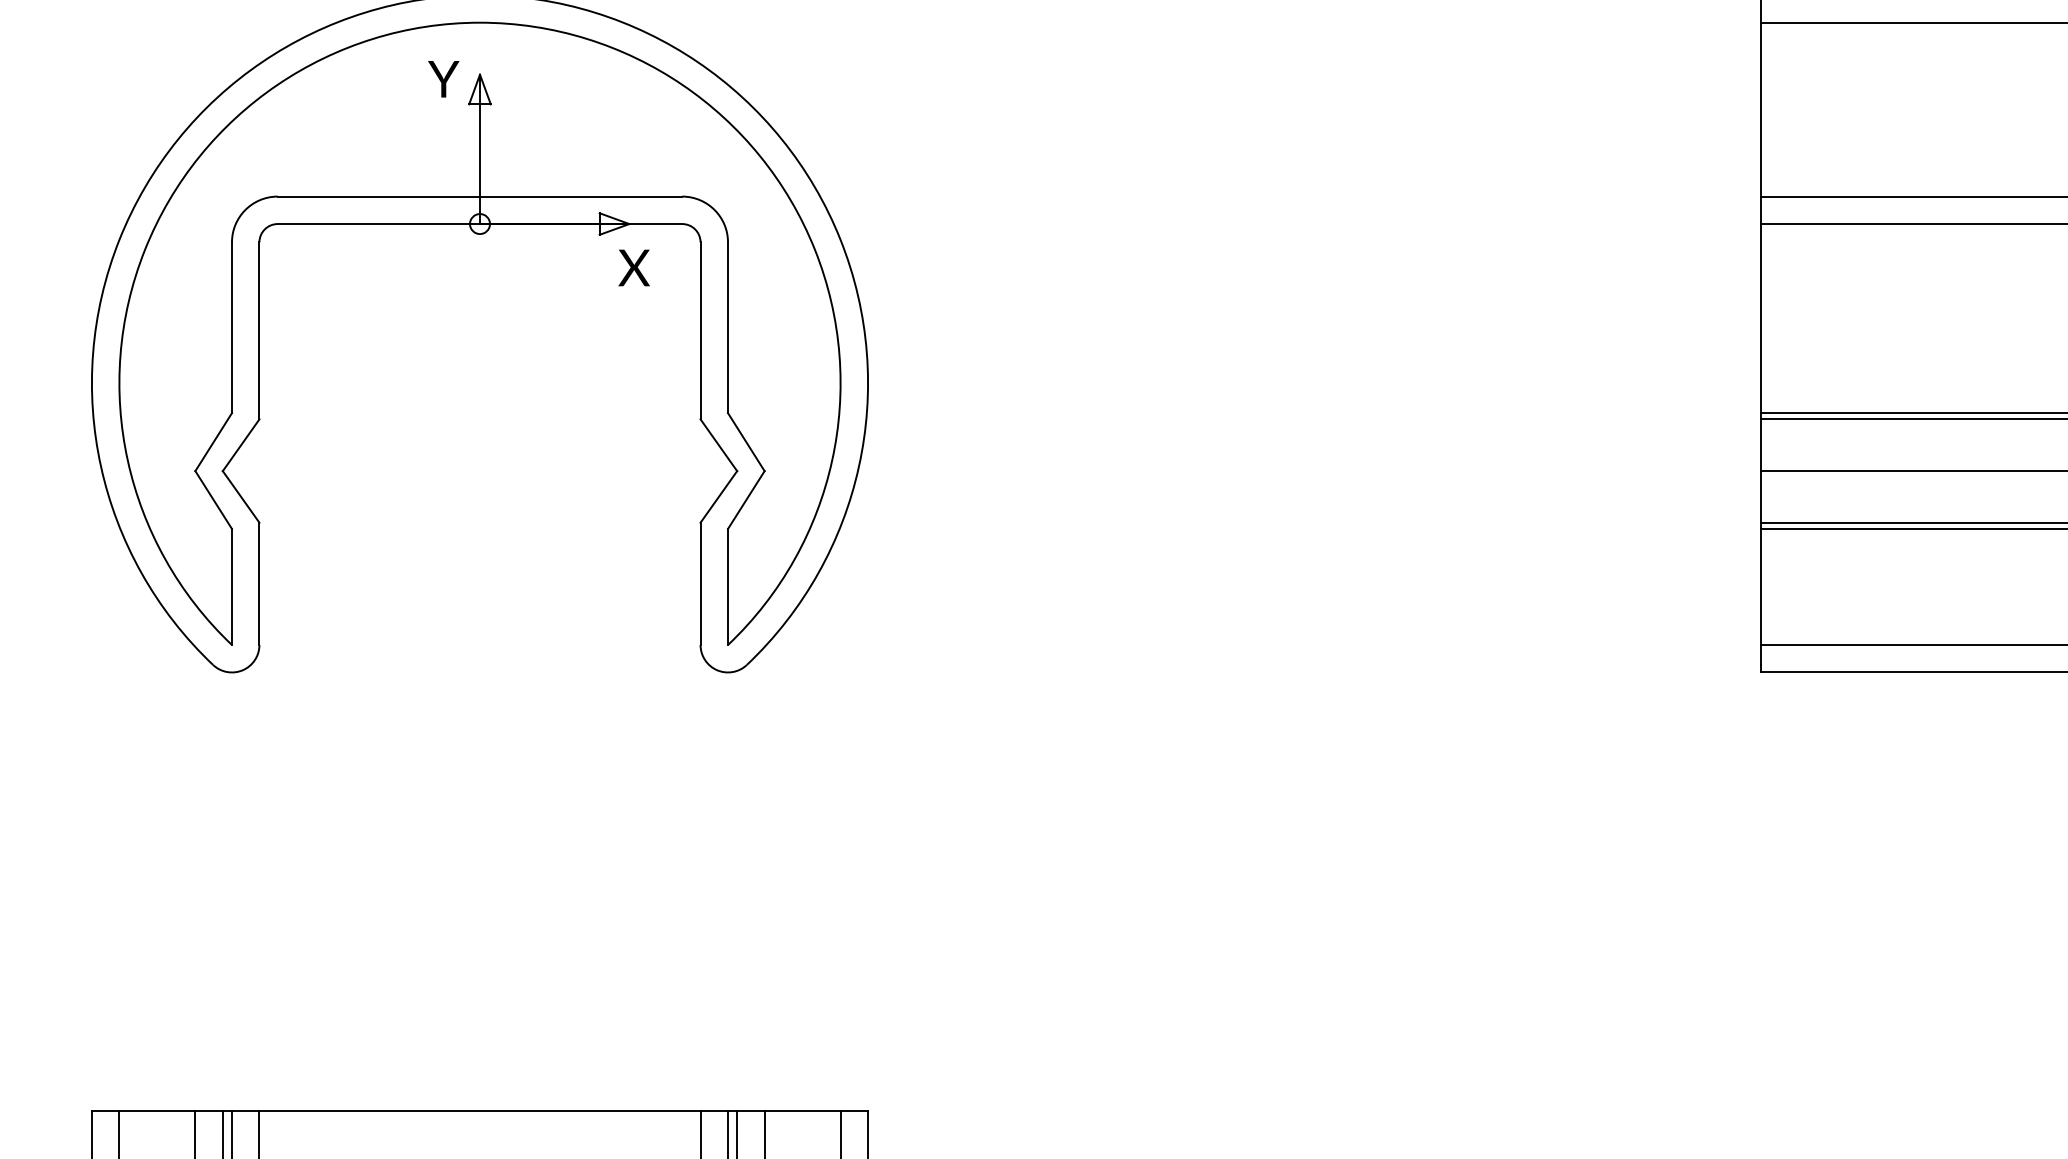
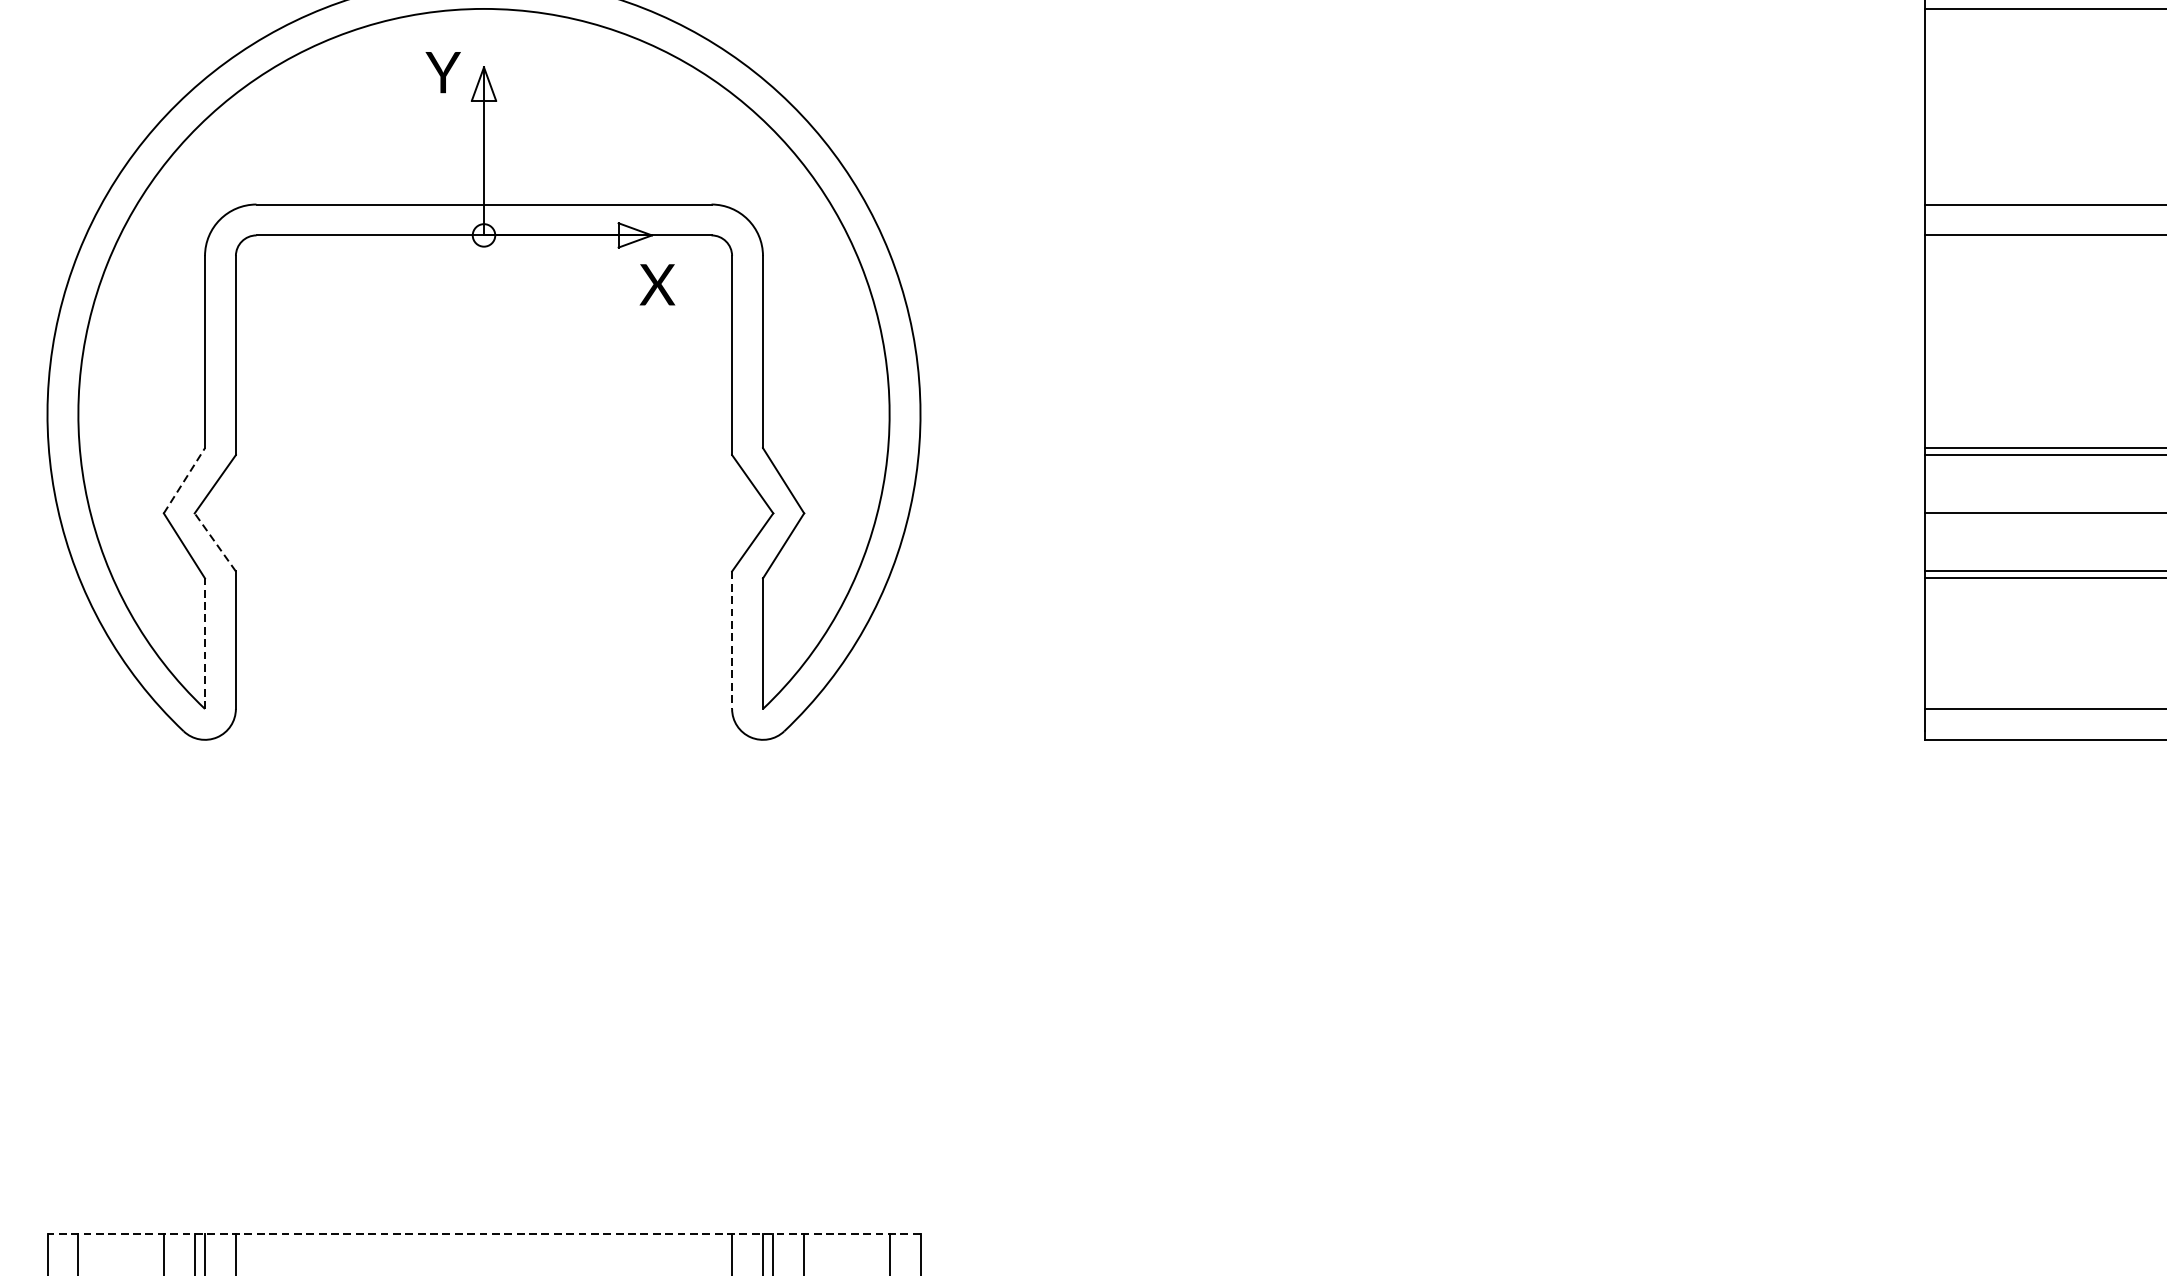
line: (213, 441) -> (184, 480), solid -> dashed
line: (241, 496) -> (215, 541), solid -> dashed
line: (700, 584) -> (732, 640), solid -> dashed
line: (231, 586) -> (204, 643), solid -> dashed
line: (479, 1111) -> (483, 1233), solid -> dashed

